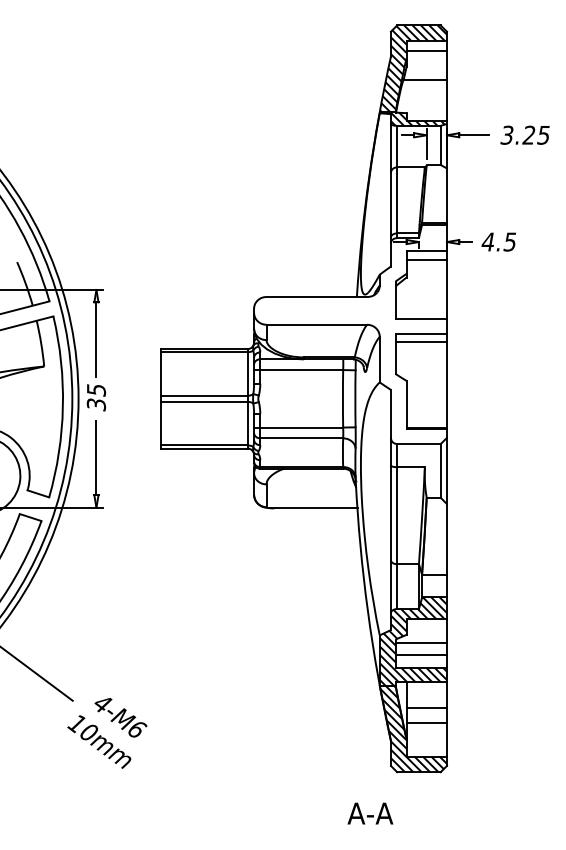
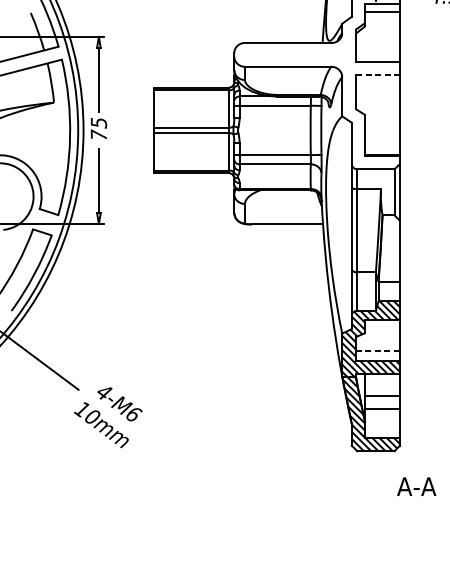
line: (421, 334) -> (378, 75), solid -> dashed
line: (420, 342) -> (377, 82), removed
text: (96, 404) -> (98, 135), 35 -> 75
line: (420, 642) -> (377, 339), removed
line: (421, 655) -> (378, 350), solid -> dashed
text: (370, 813) -> (416, 486), moved

